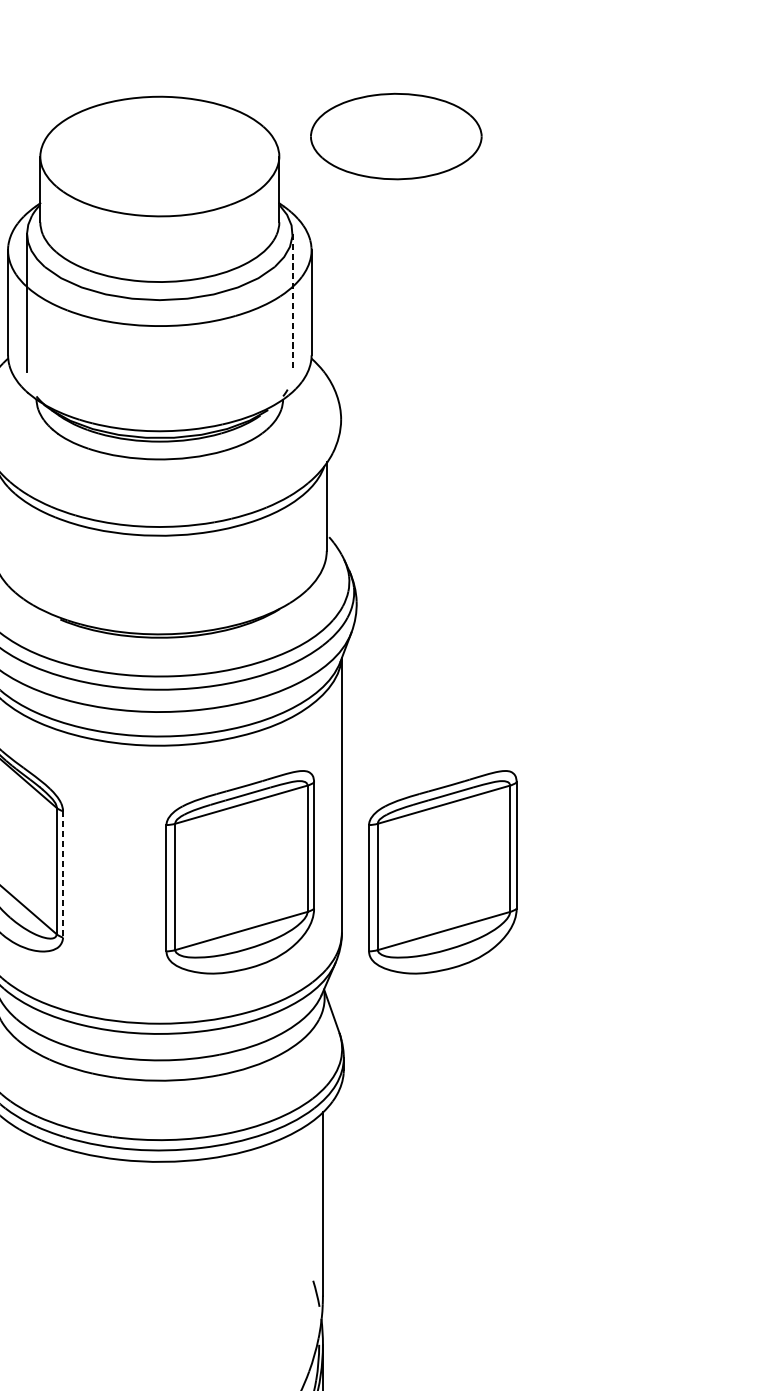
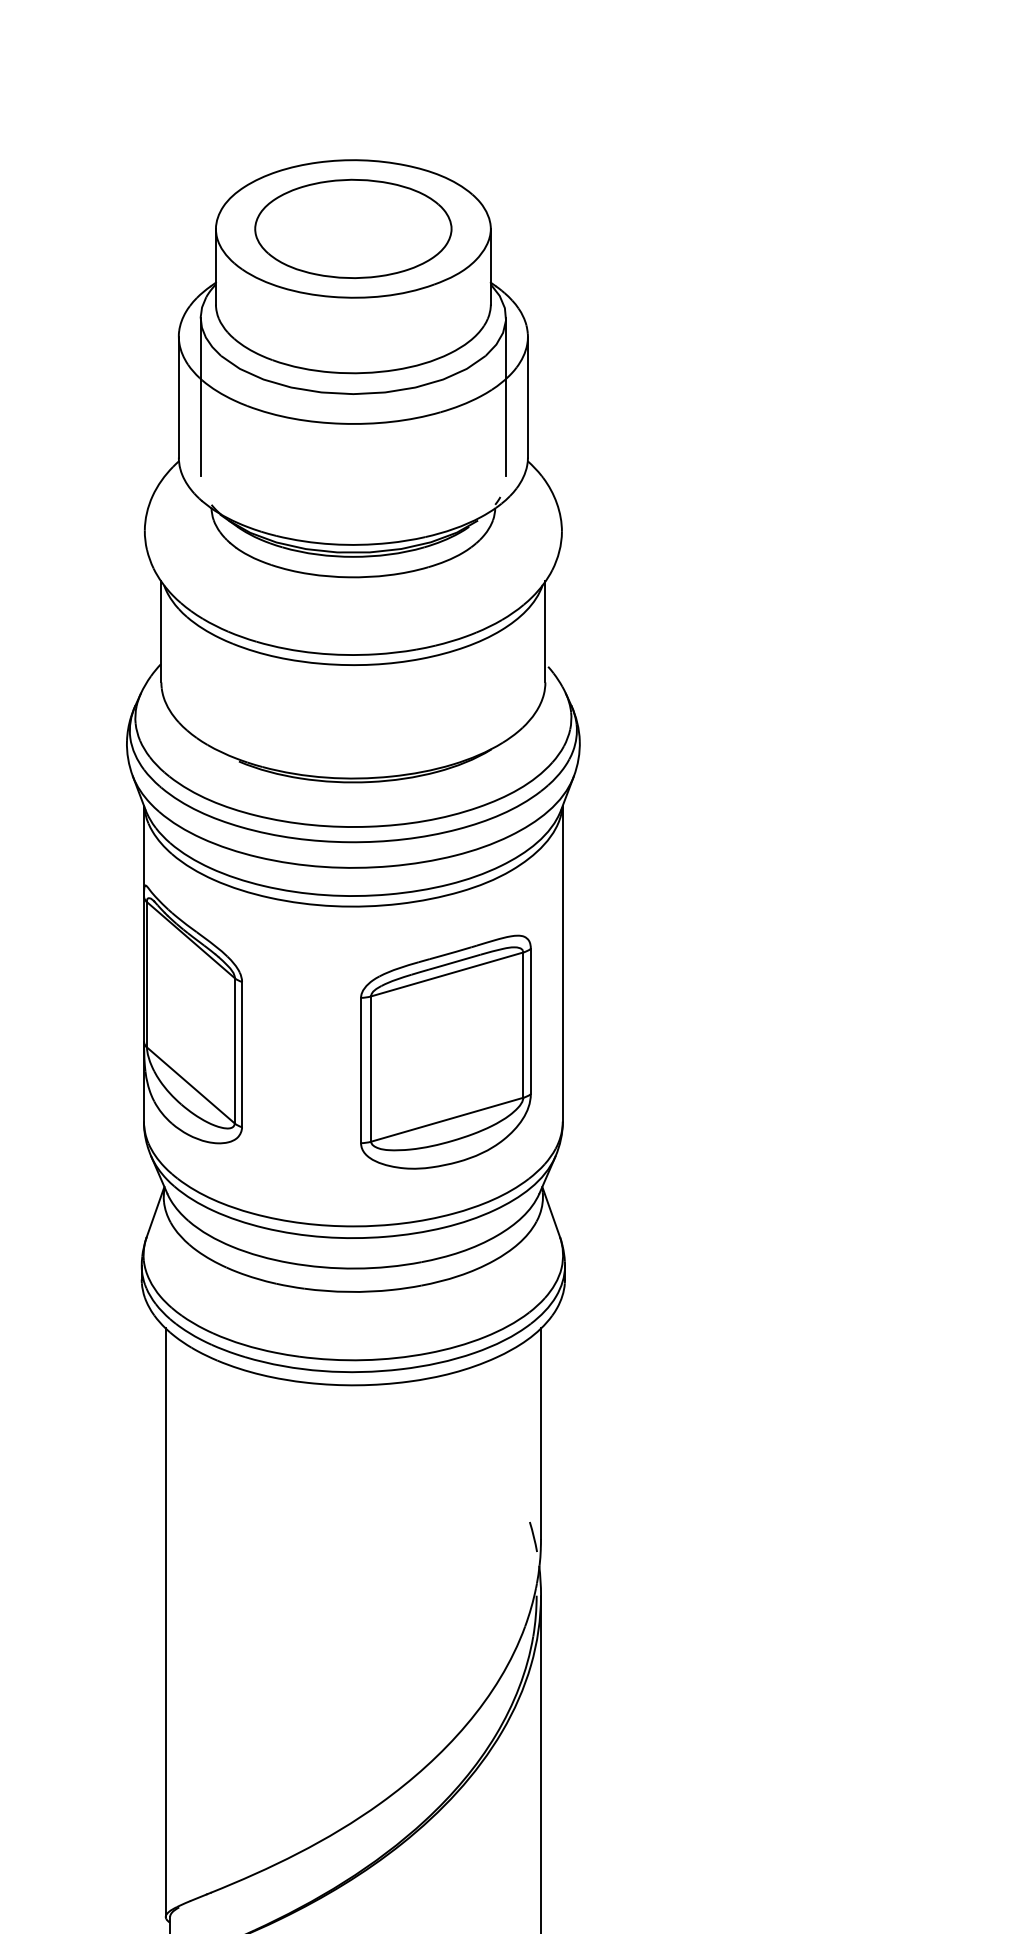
part: (396, 136) -> (353, 228), moved
line: (292, 303) -> (506, 397), dashed -> solid
part: (442, 871) -> (678, 1051), removed
line: (63, 874) -> (242, 1054), dashed -> solid

